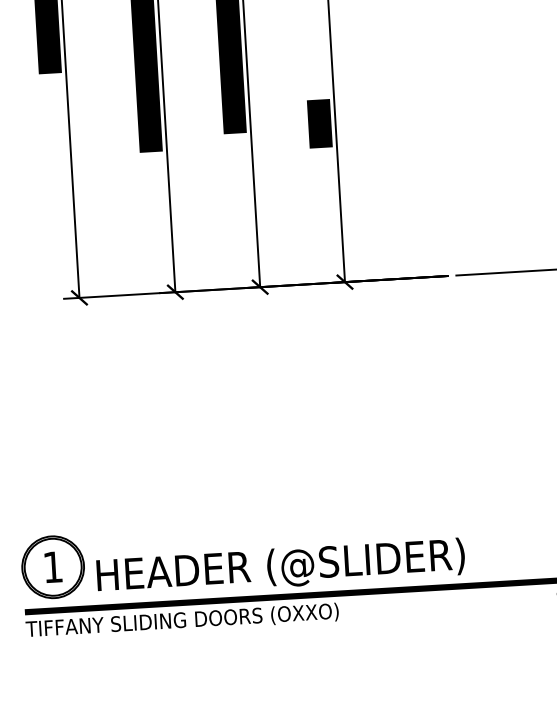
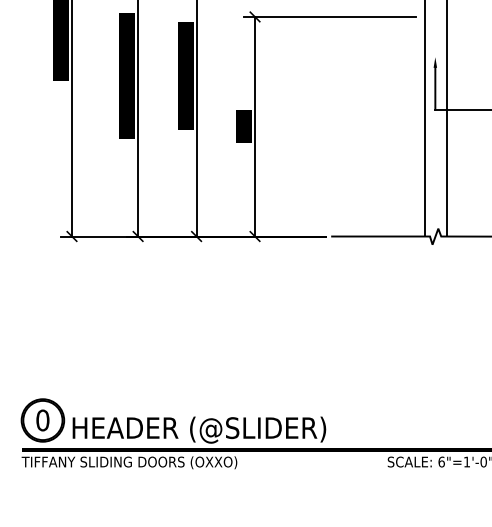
text: (52, 567) -> (42, 420), 1 -> 0

